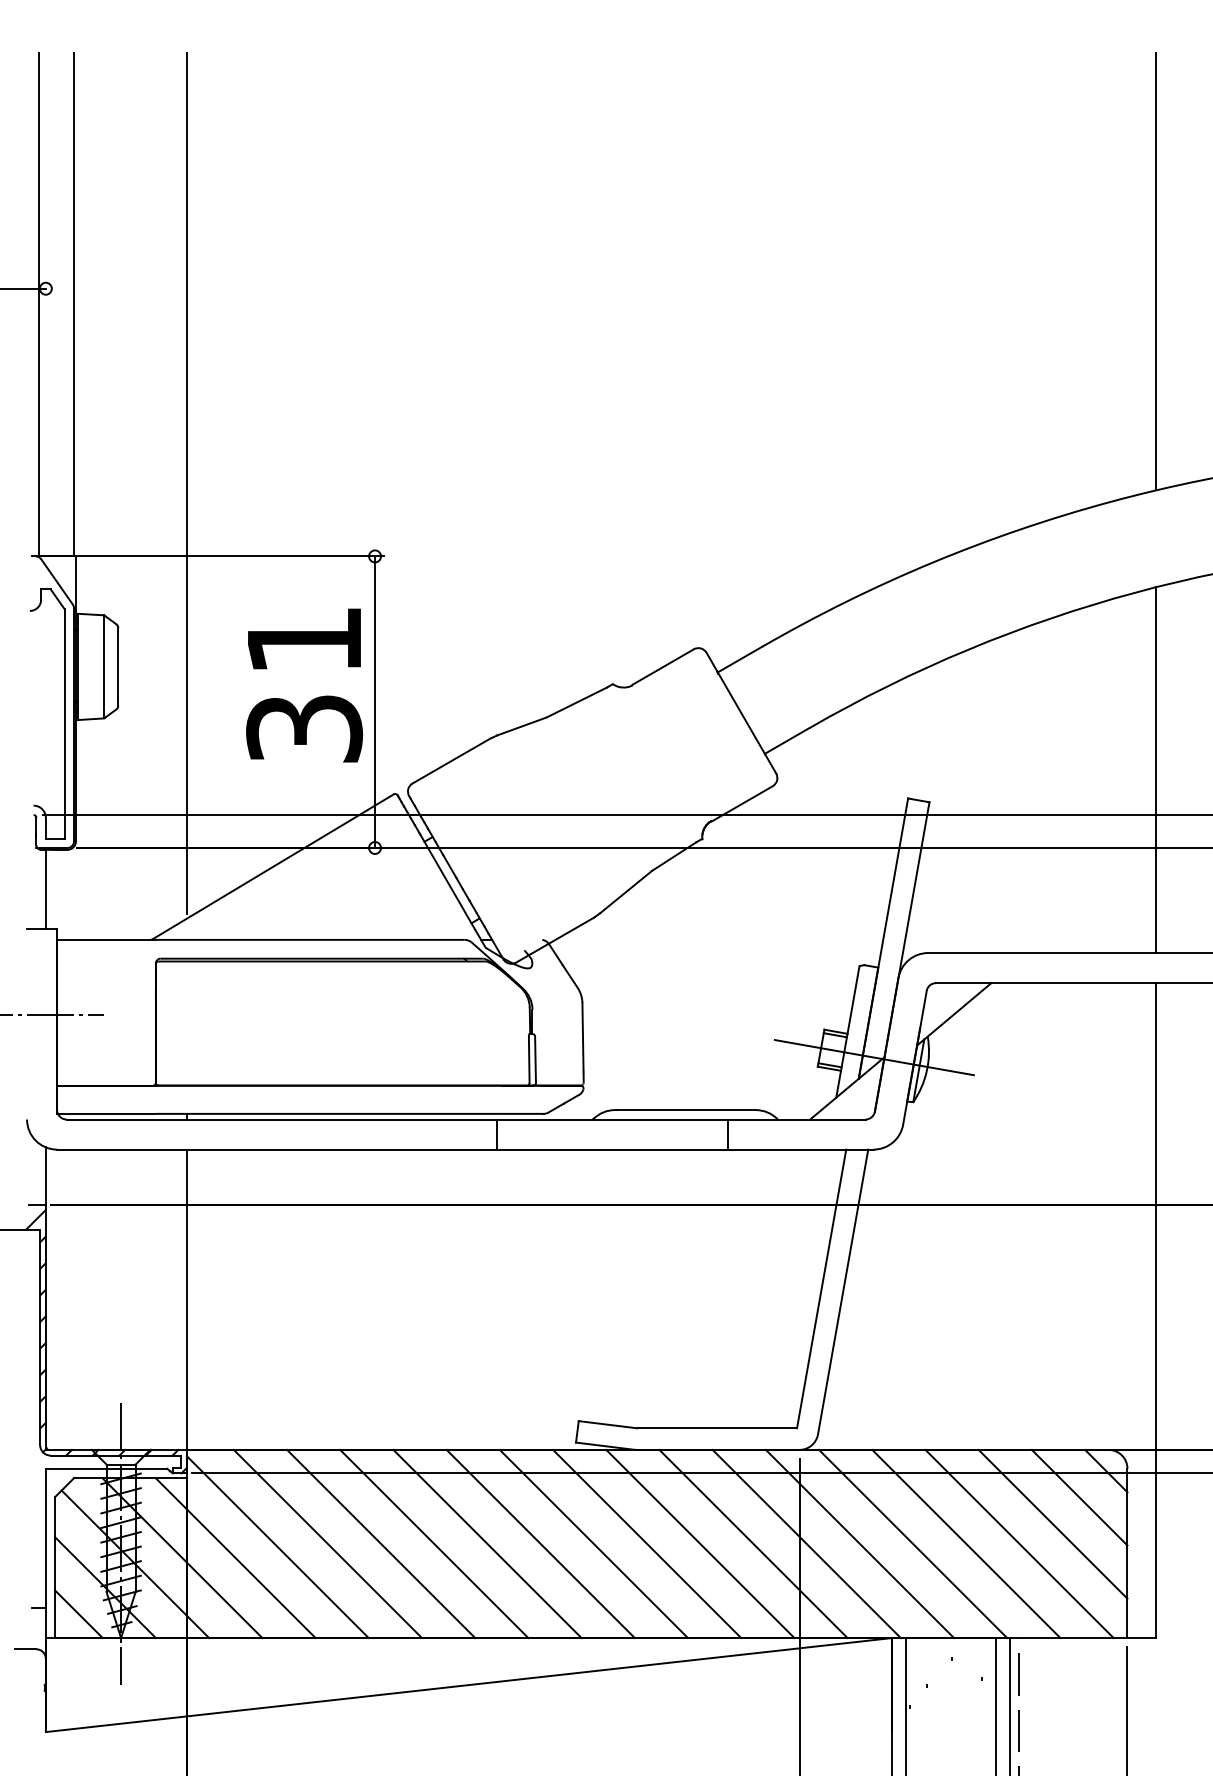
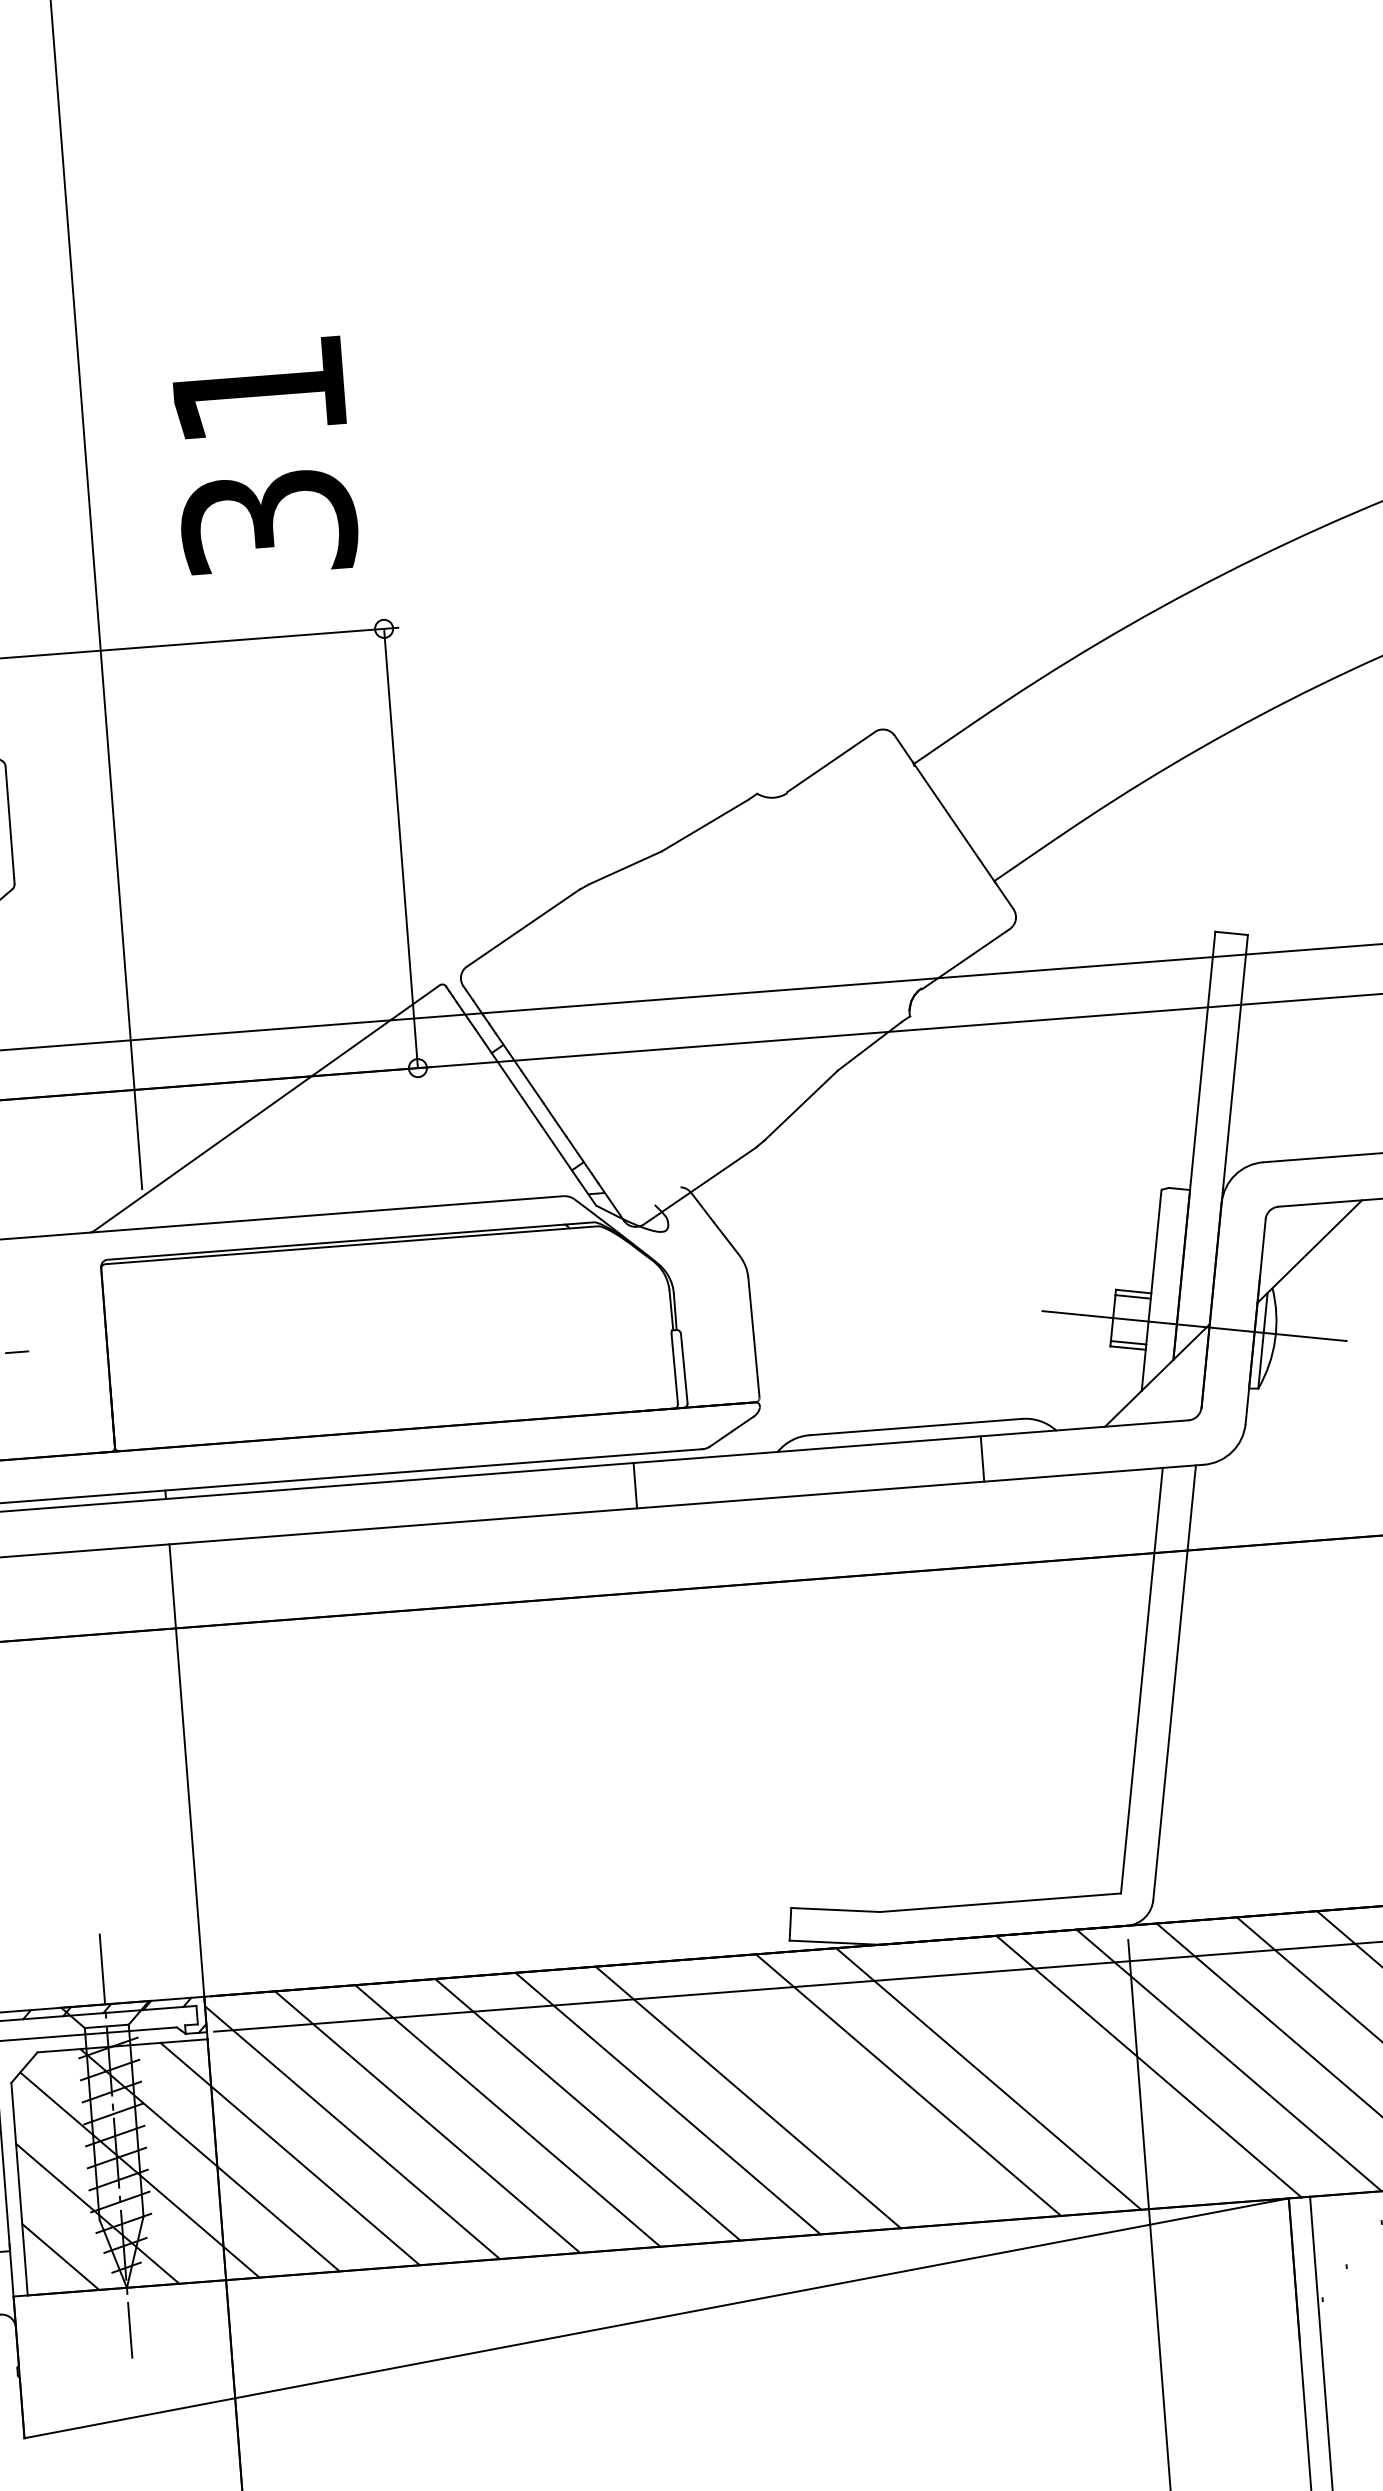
text: (304, 685) -> (264, 457), moved
line: (593, 1543) -> (827, 2090), removed
line: (753, 1543) -> (1068, 2072), removed

